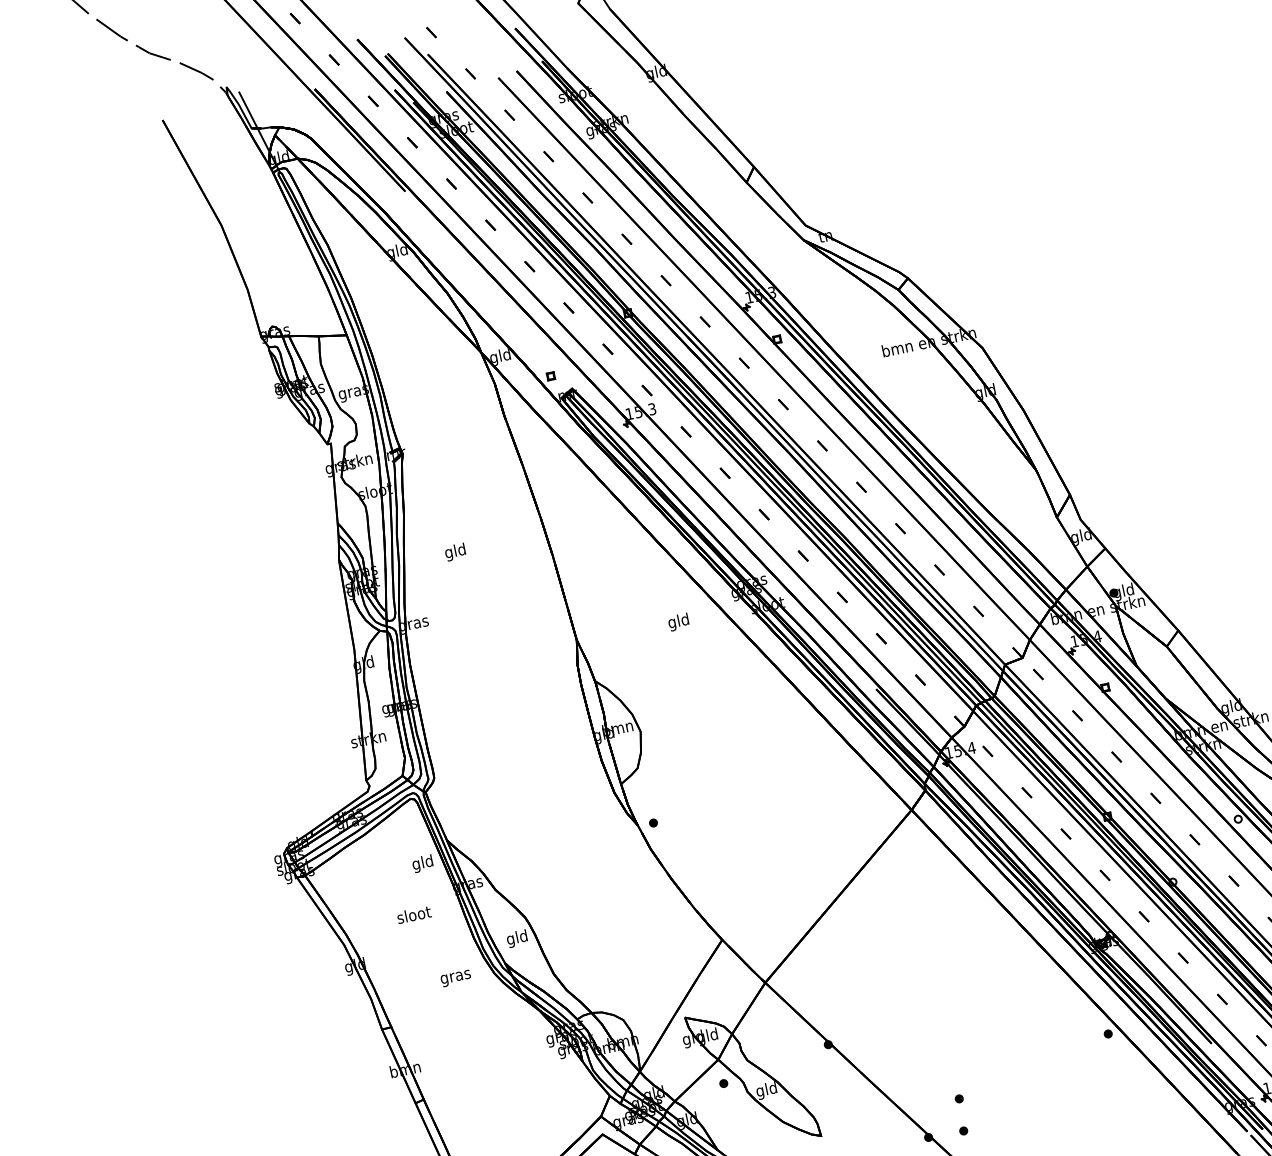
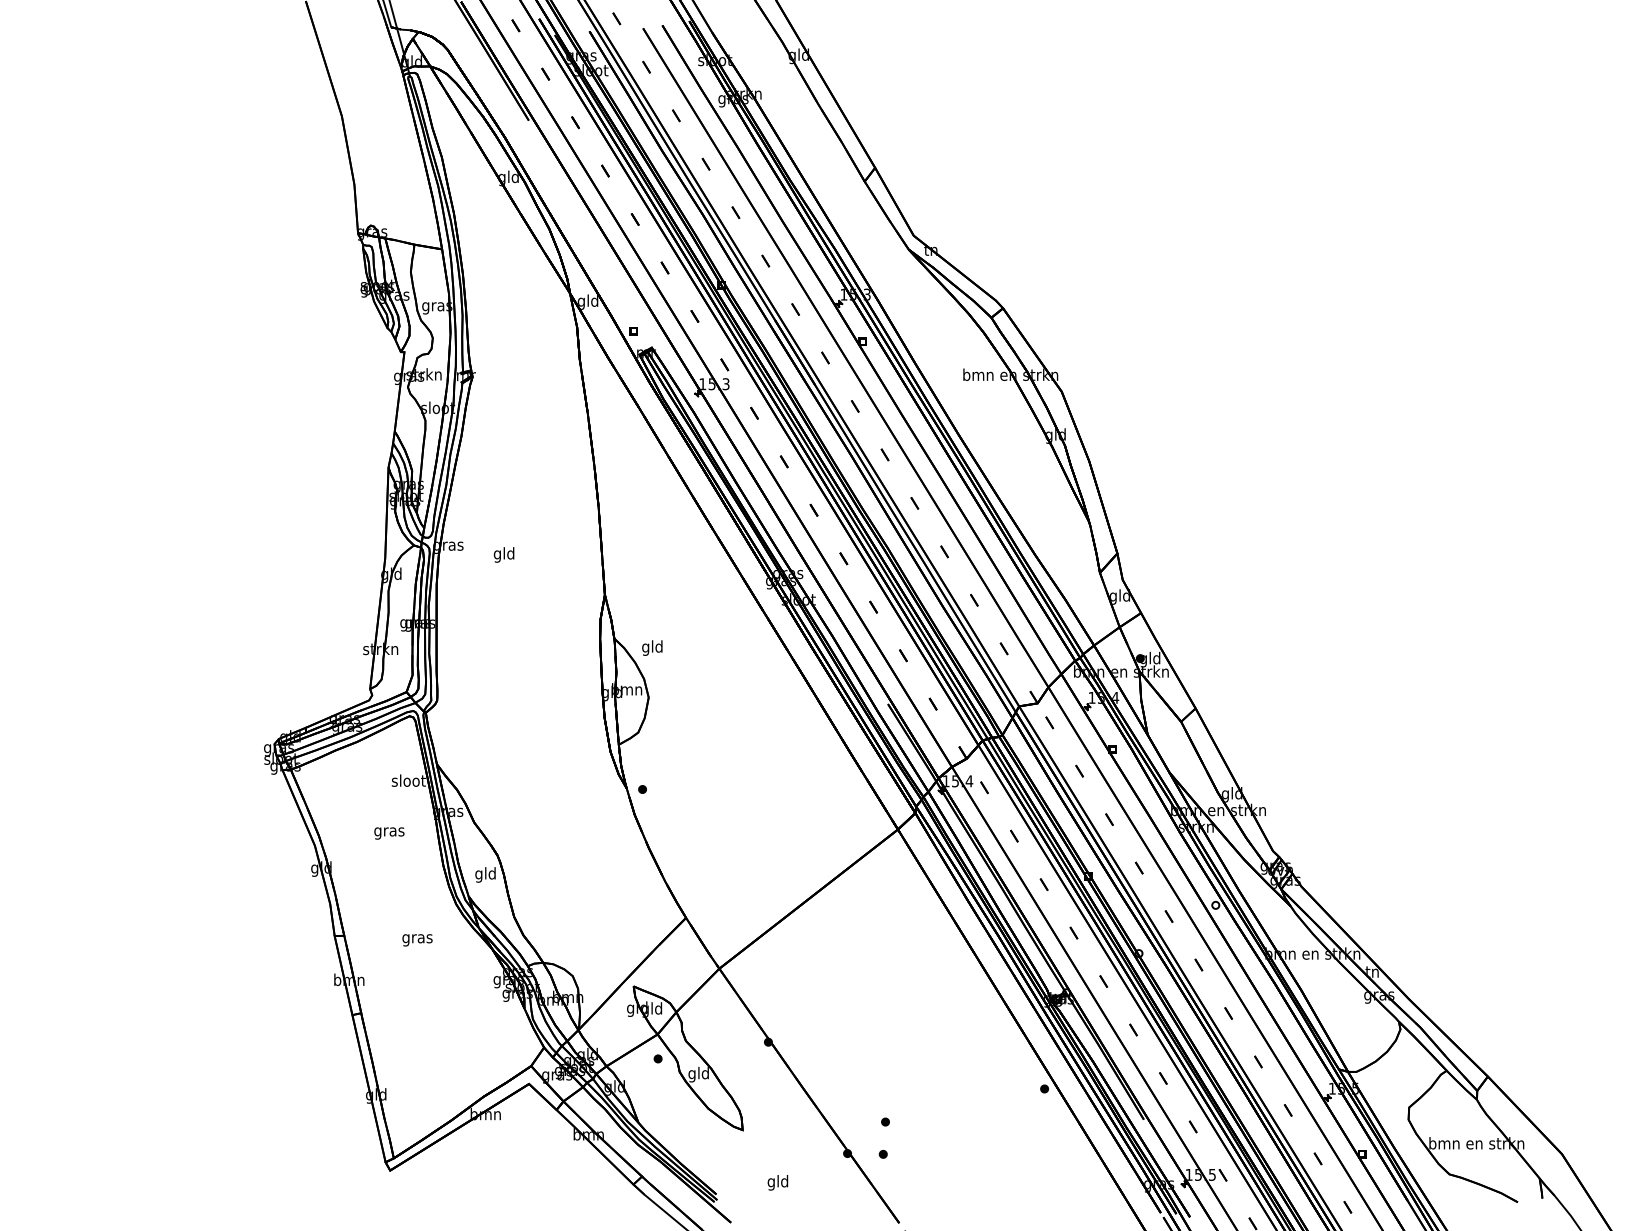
text: (454, 551) -> (503, 554), moved
text: (678, 621) -> (652, 647), moved
text: (422, 864) -> (408, 782), gld -> sloot
text: (414, 915) -> (389, 831), sloot -> gras
text: (456, 978) -> (417, 940), moved

